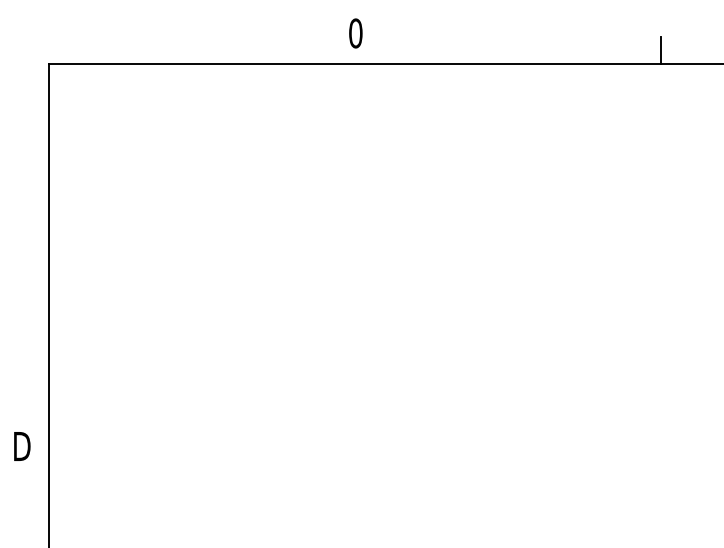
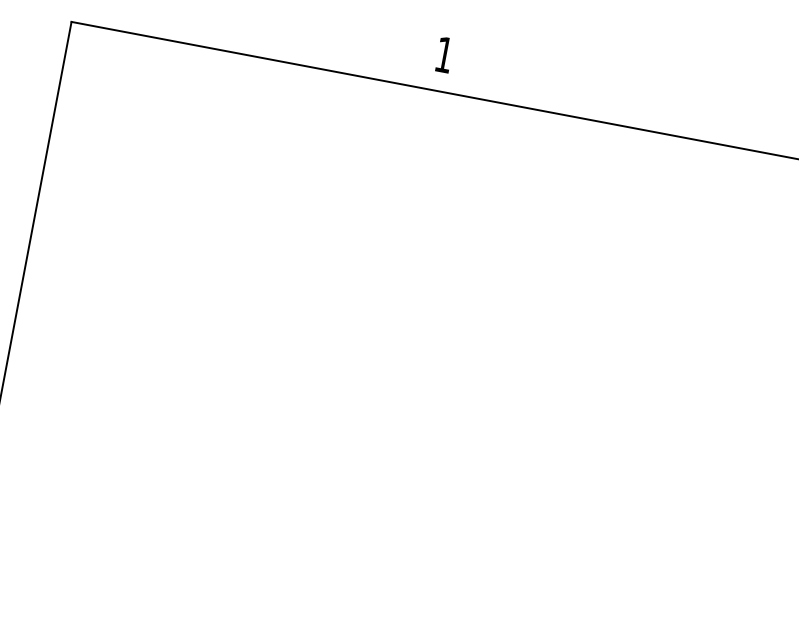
text: (355, 33) -> (444, 54), 0 -> 1

